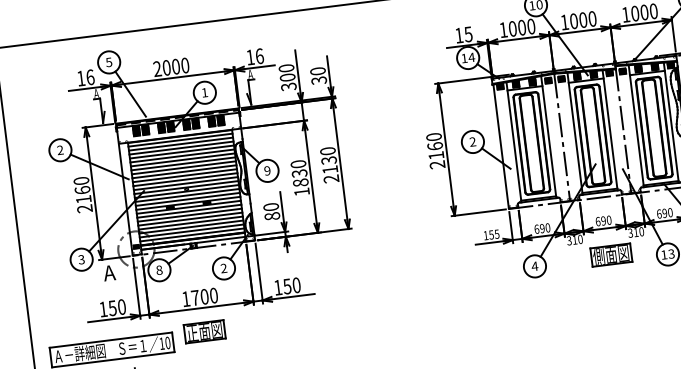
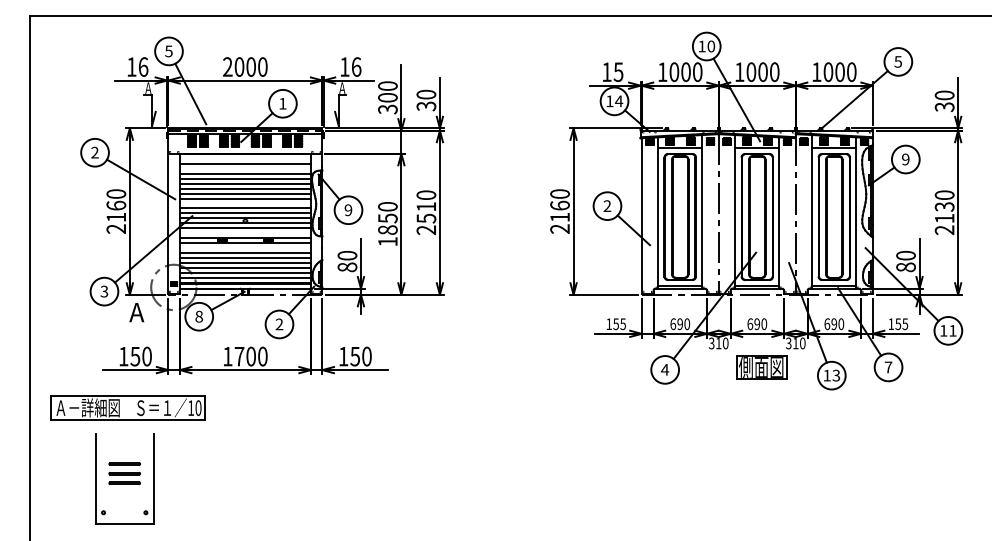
line: (179, 140) -> (244, 158), removed
line: (180, 148) -> (244, 168), removed
text: (329, 164) -> (426, 212), 2130 -> 2510
text: (299, 172) -> (387, 217), 1830 -> 1850
line: (184, 175) -> (244, 203), removed
line: (187, 199) -> (244, 233), removed
line: (188, 211) -> (244, 248), removed
part: (204, 331) -> (245, 399), removed

